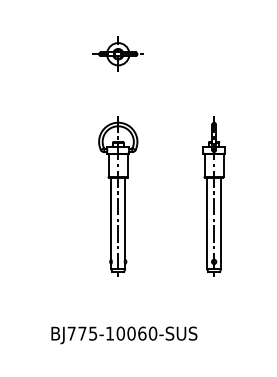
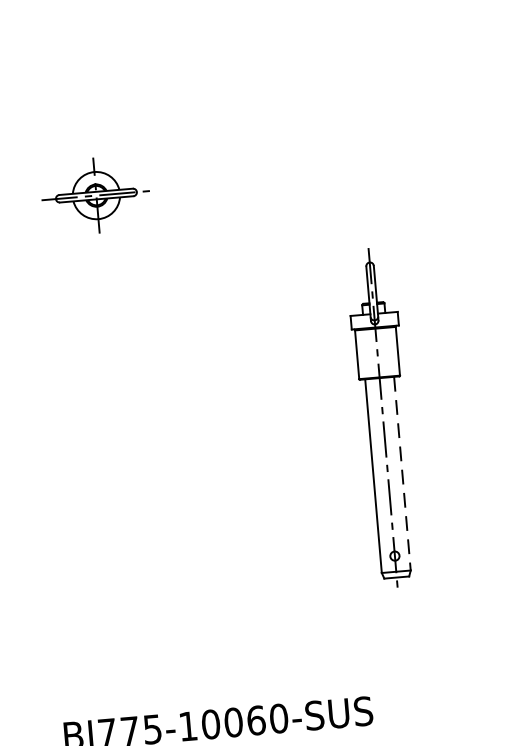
part: (117, 53) -> (94, 194), moved
part: (118, 196) -> (181, 435), removed
line: (221, 223) -> (403, 473), solid -> dashed

